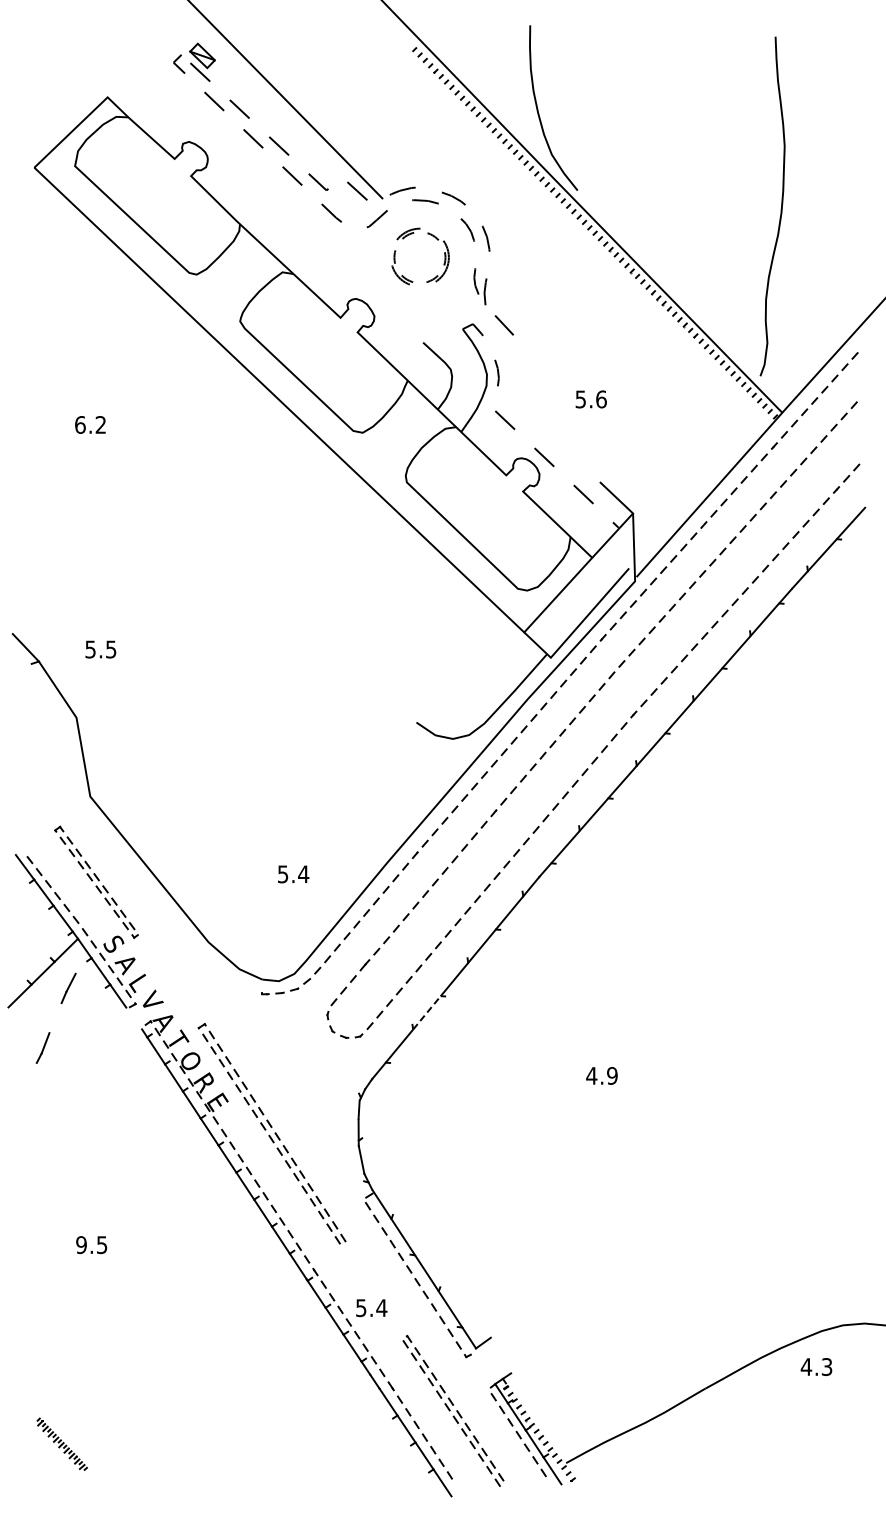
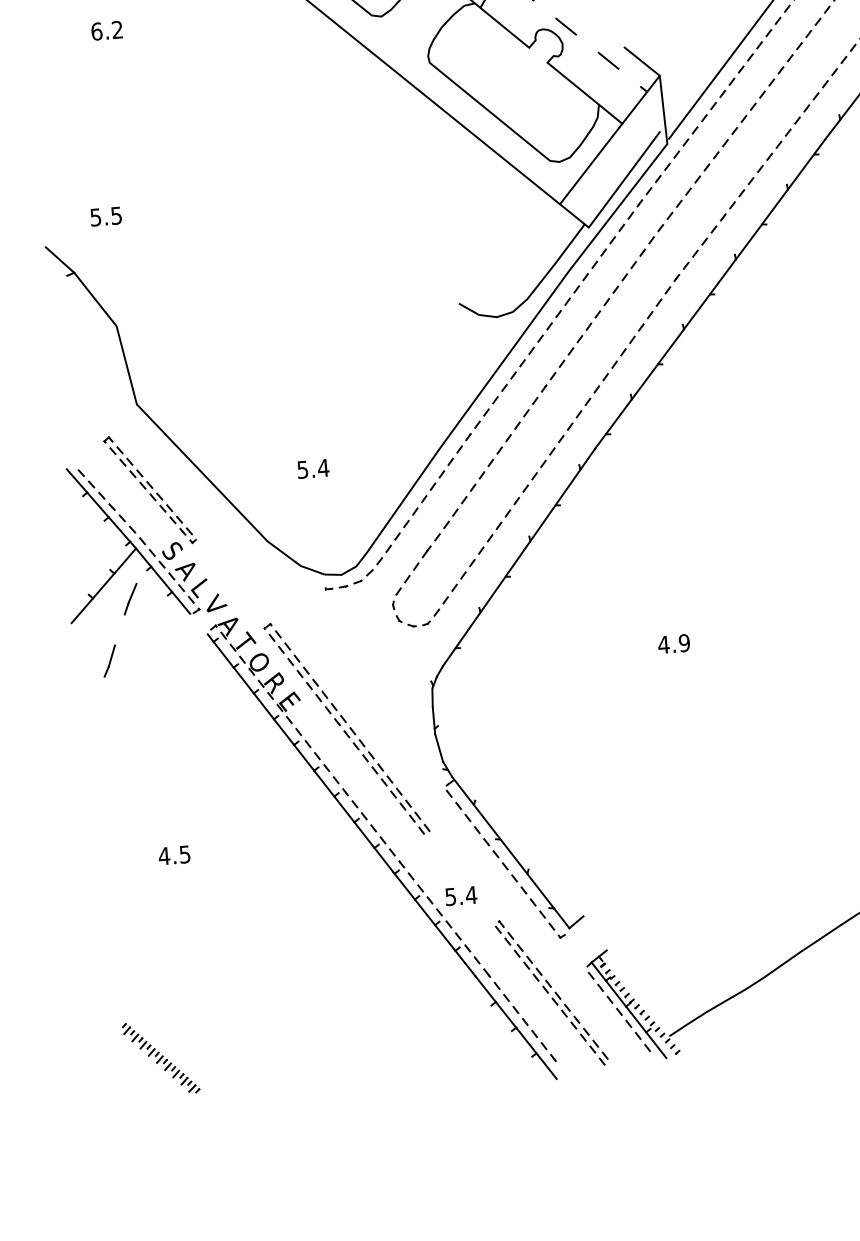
text: (100, 649) -> (105, 216), moved
text: (293, 874) -> (313, 469), moved
line: (426, 1012) -> (492, 594), dashed -> solid
text: (81, 1245) -> (164, 856), 9.5 -> 4.5
part: (62, 1443) -> (161, 1057), size x1.43

